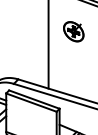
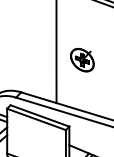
part: (73, 31) -> (82, 59), moved

